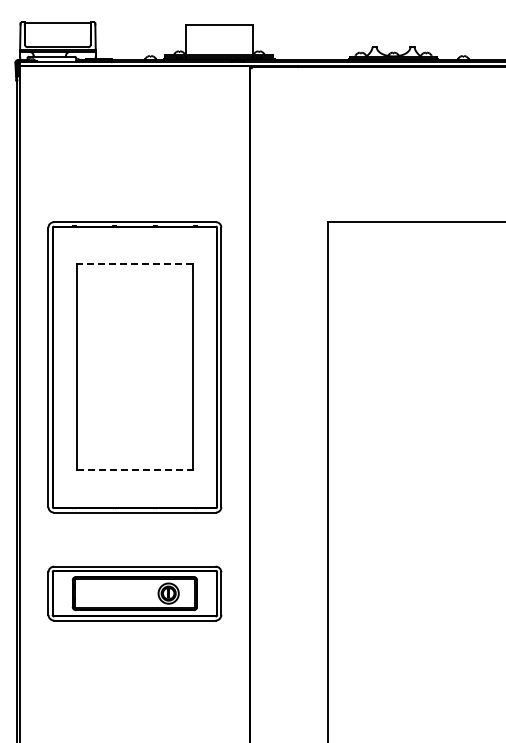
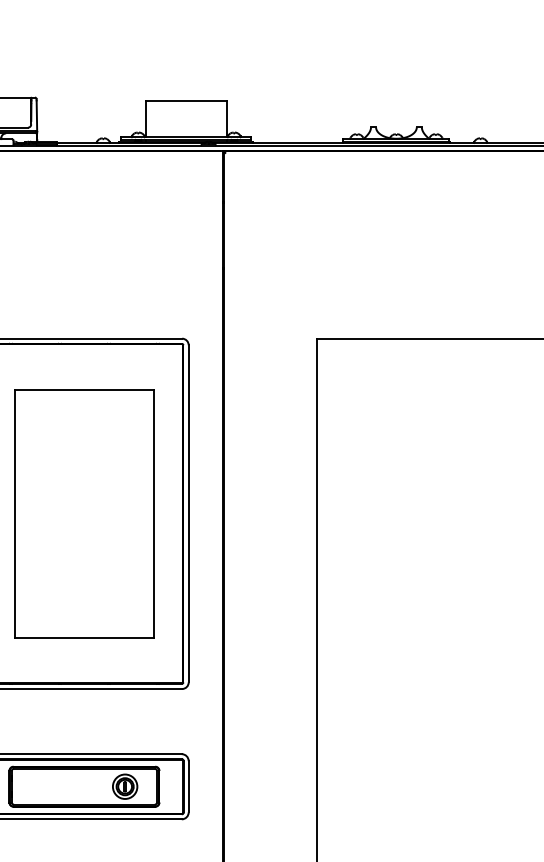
line: (134, 264) -> (83, 389), dashed -> solid
line: (134, 470) -> (83, 638), dashed -> solid

